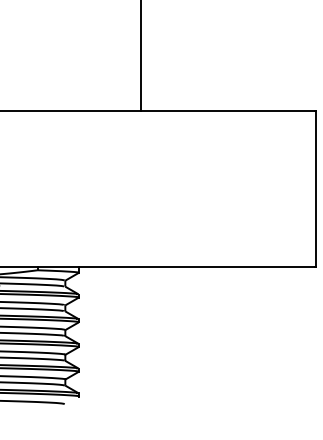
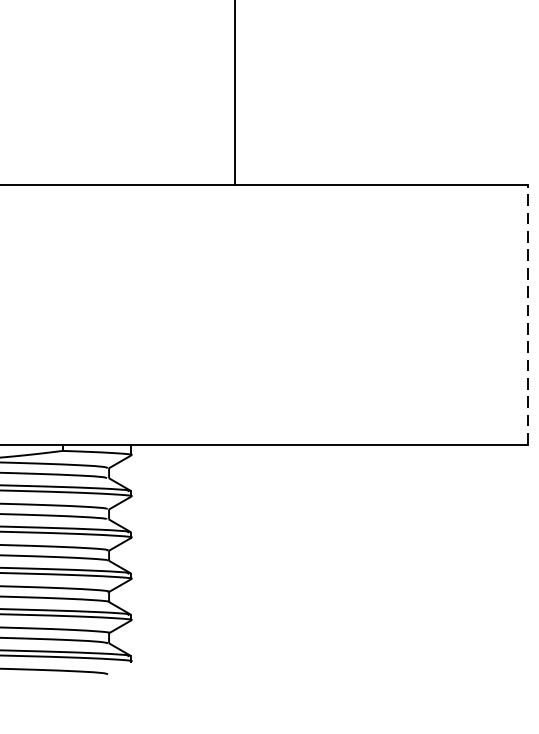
line: (316, 188) -> (528, 314), solid -> dashed

